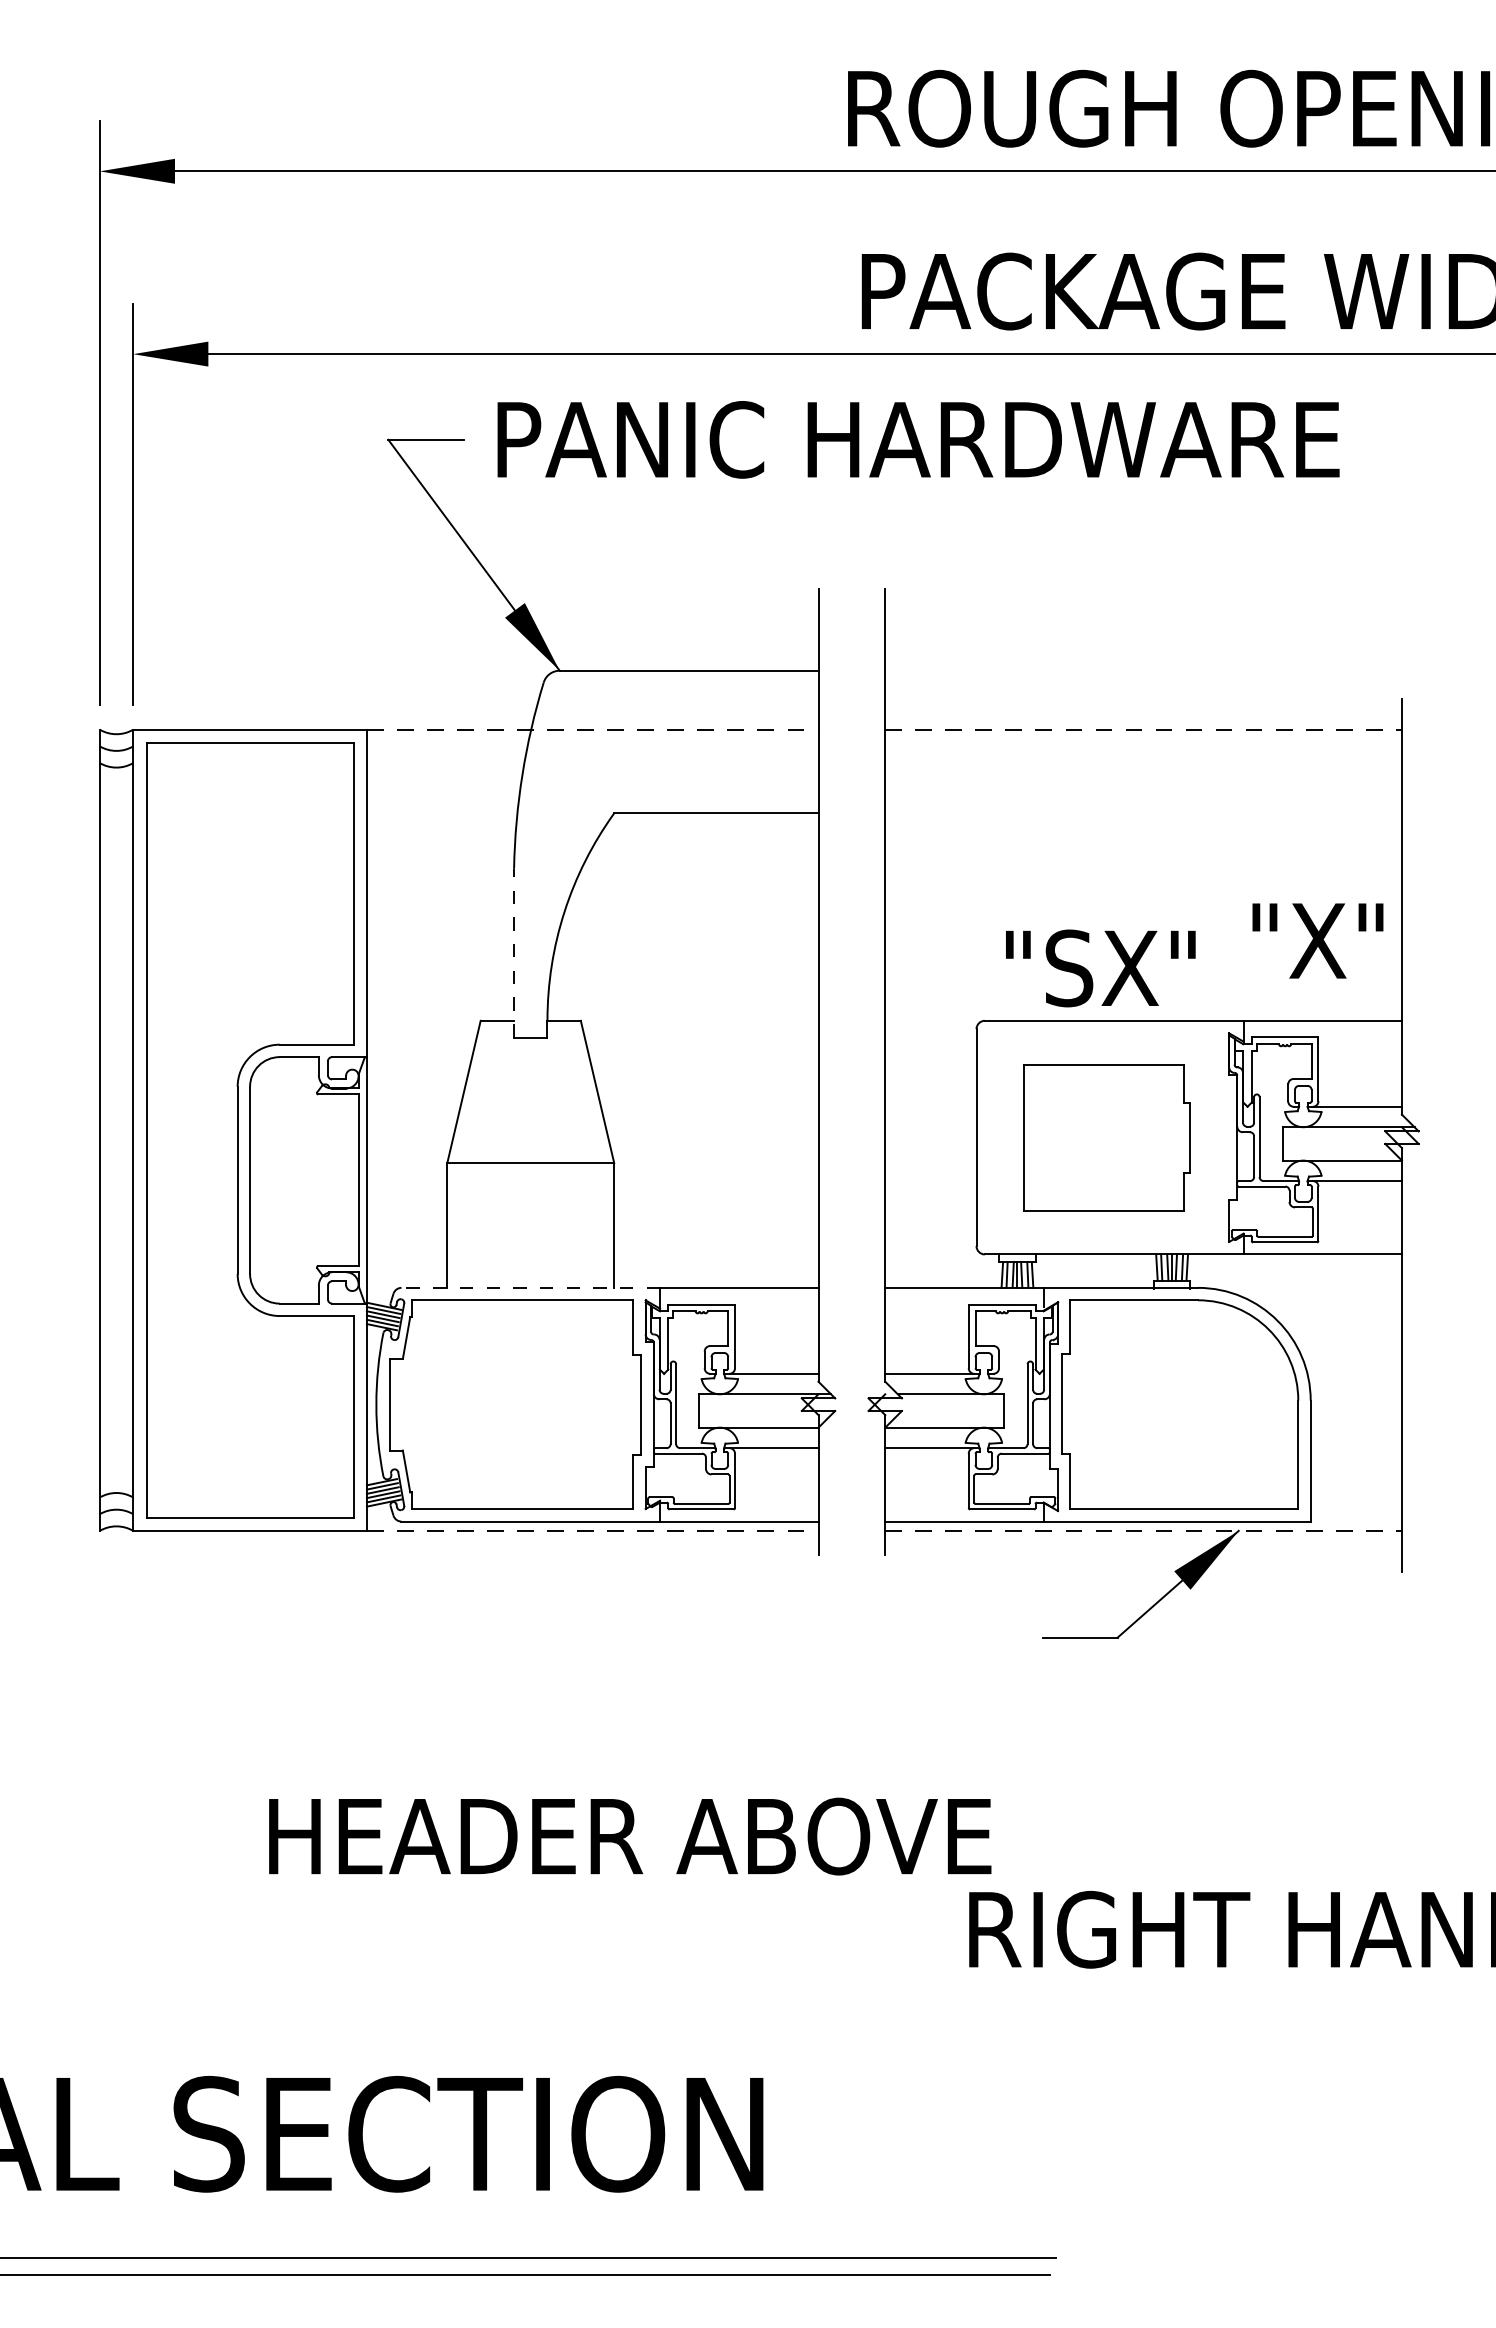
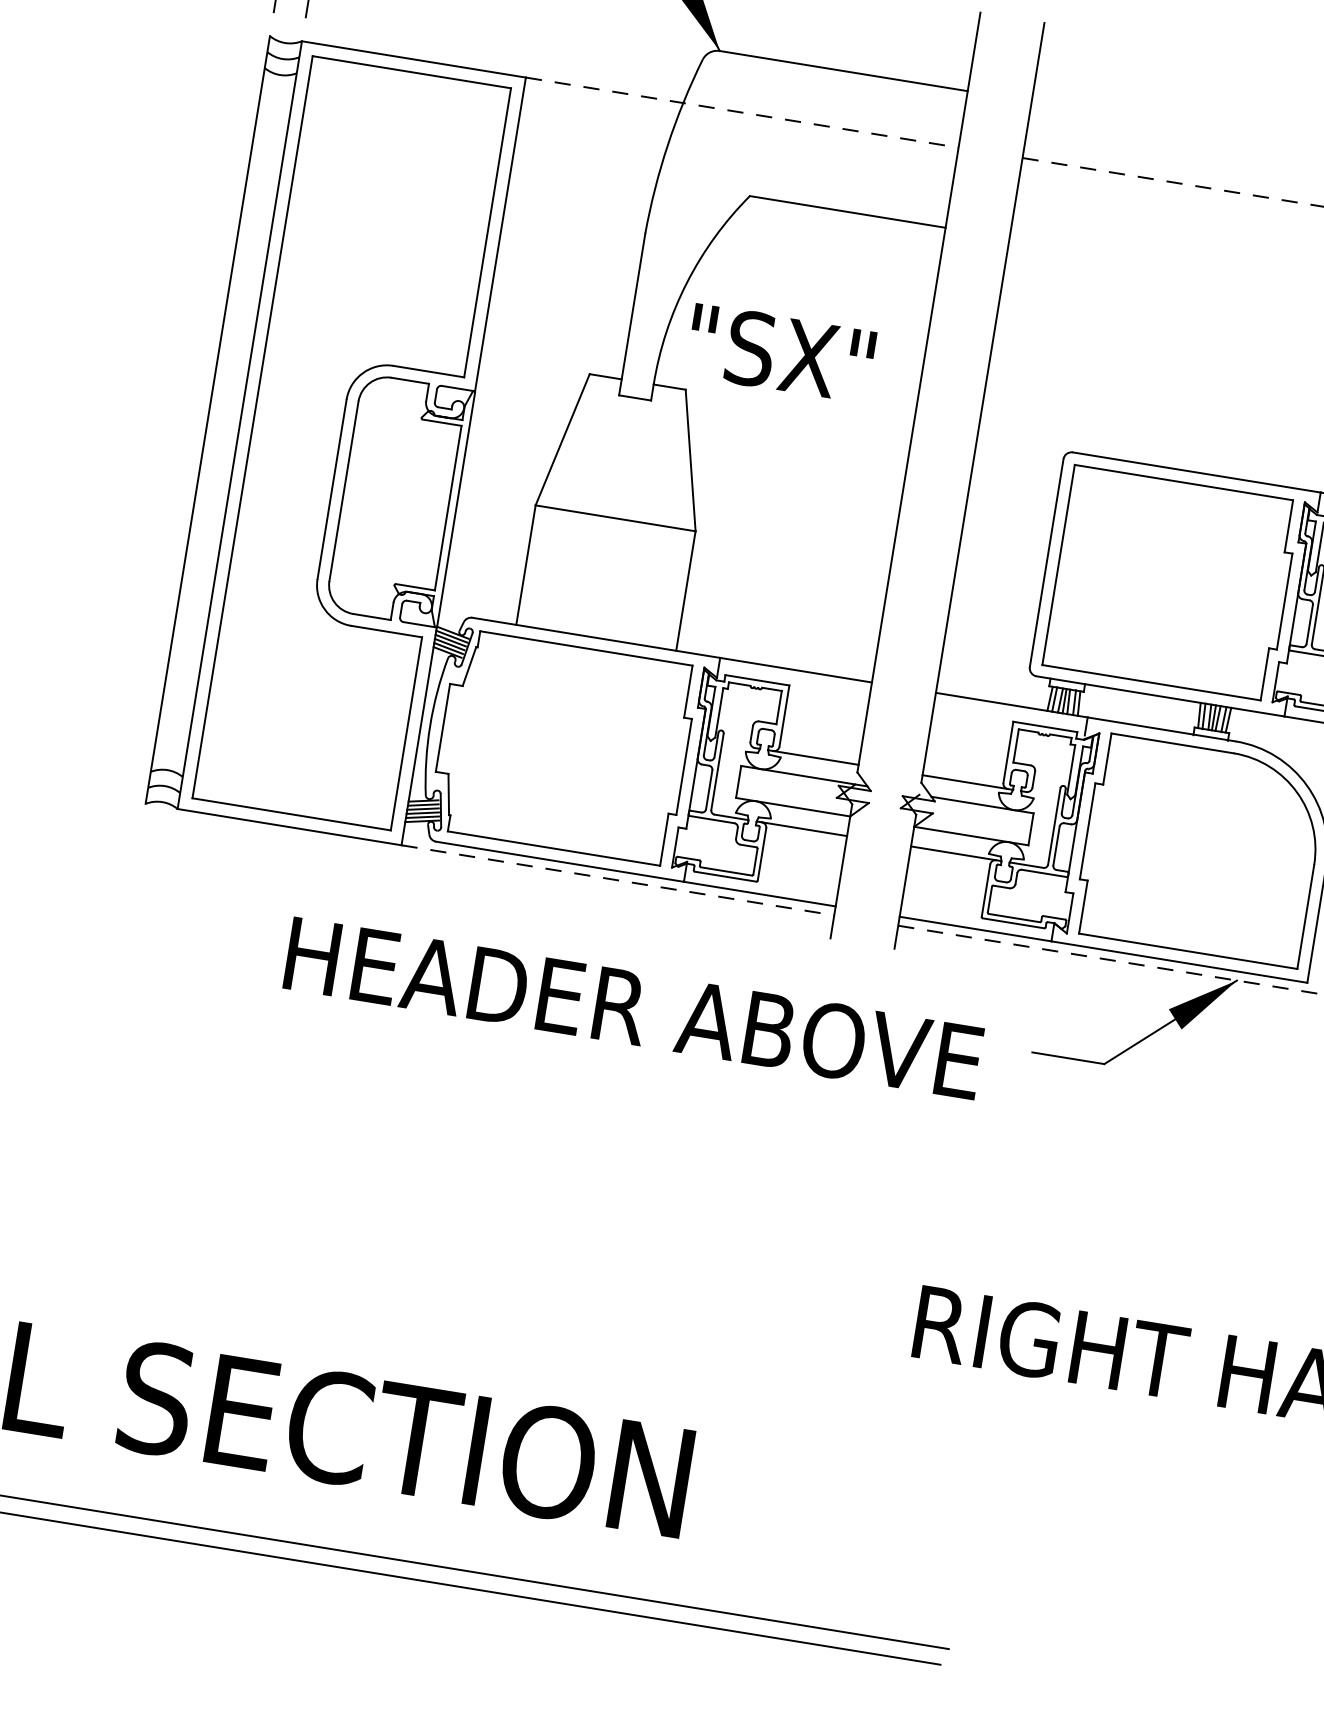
line: (514, 952) -> (632, 313), dashed -> solid
text: (1100, 968) -> (780, 353), moved
part: (1106, 1137) -> (1171, 583), size x1.43
line: (530, 1287) -> (596, 637), dashed -> solid
text: (630, 1836) -> (634, 1008), moved

